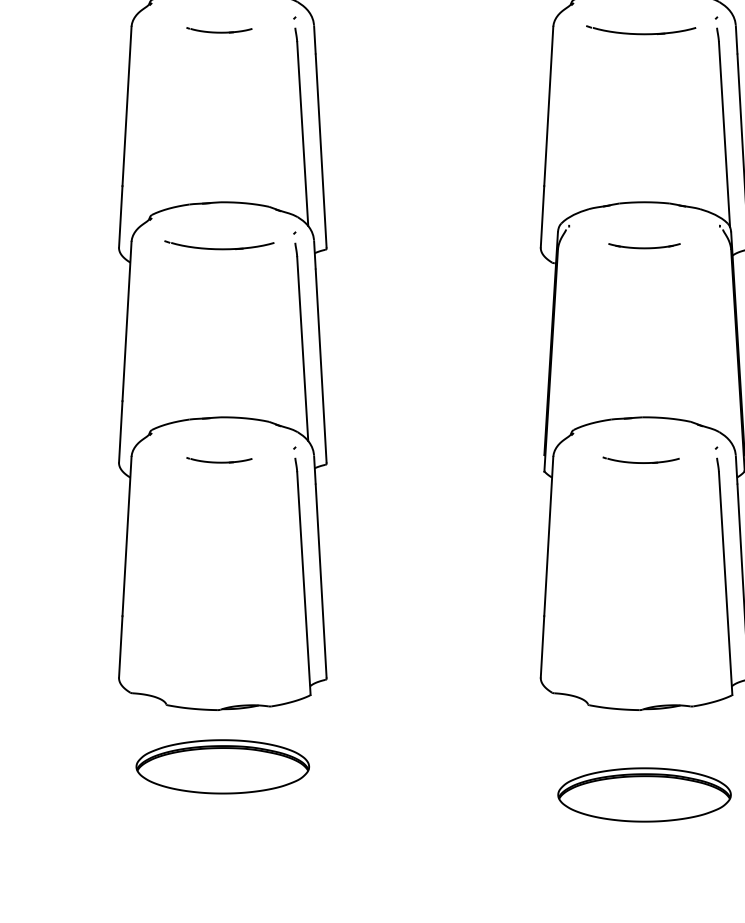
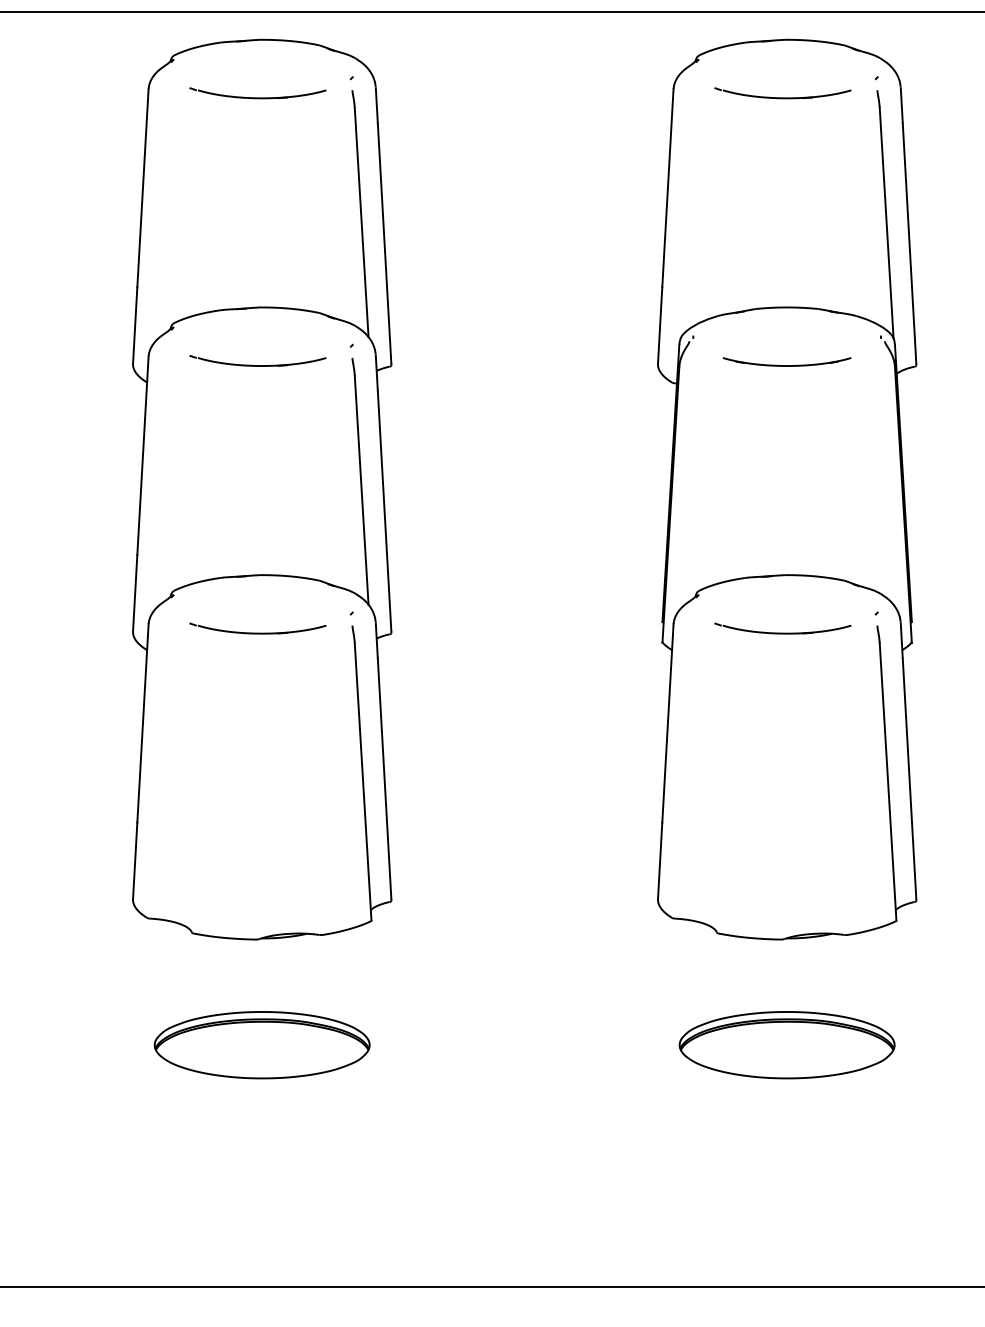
part: (219, 30) -> (257, 93), size x1.67
part: (644, 245) -> (786, 361), size x1.43
part: (219, 460) -> (257, 628), size x1.67
part: (640, 460) -> (782, 628), size x1.43
part: (222, 767) -> (261, 1045), moved

